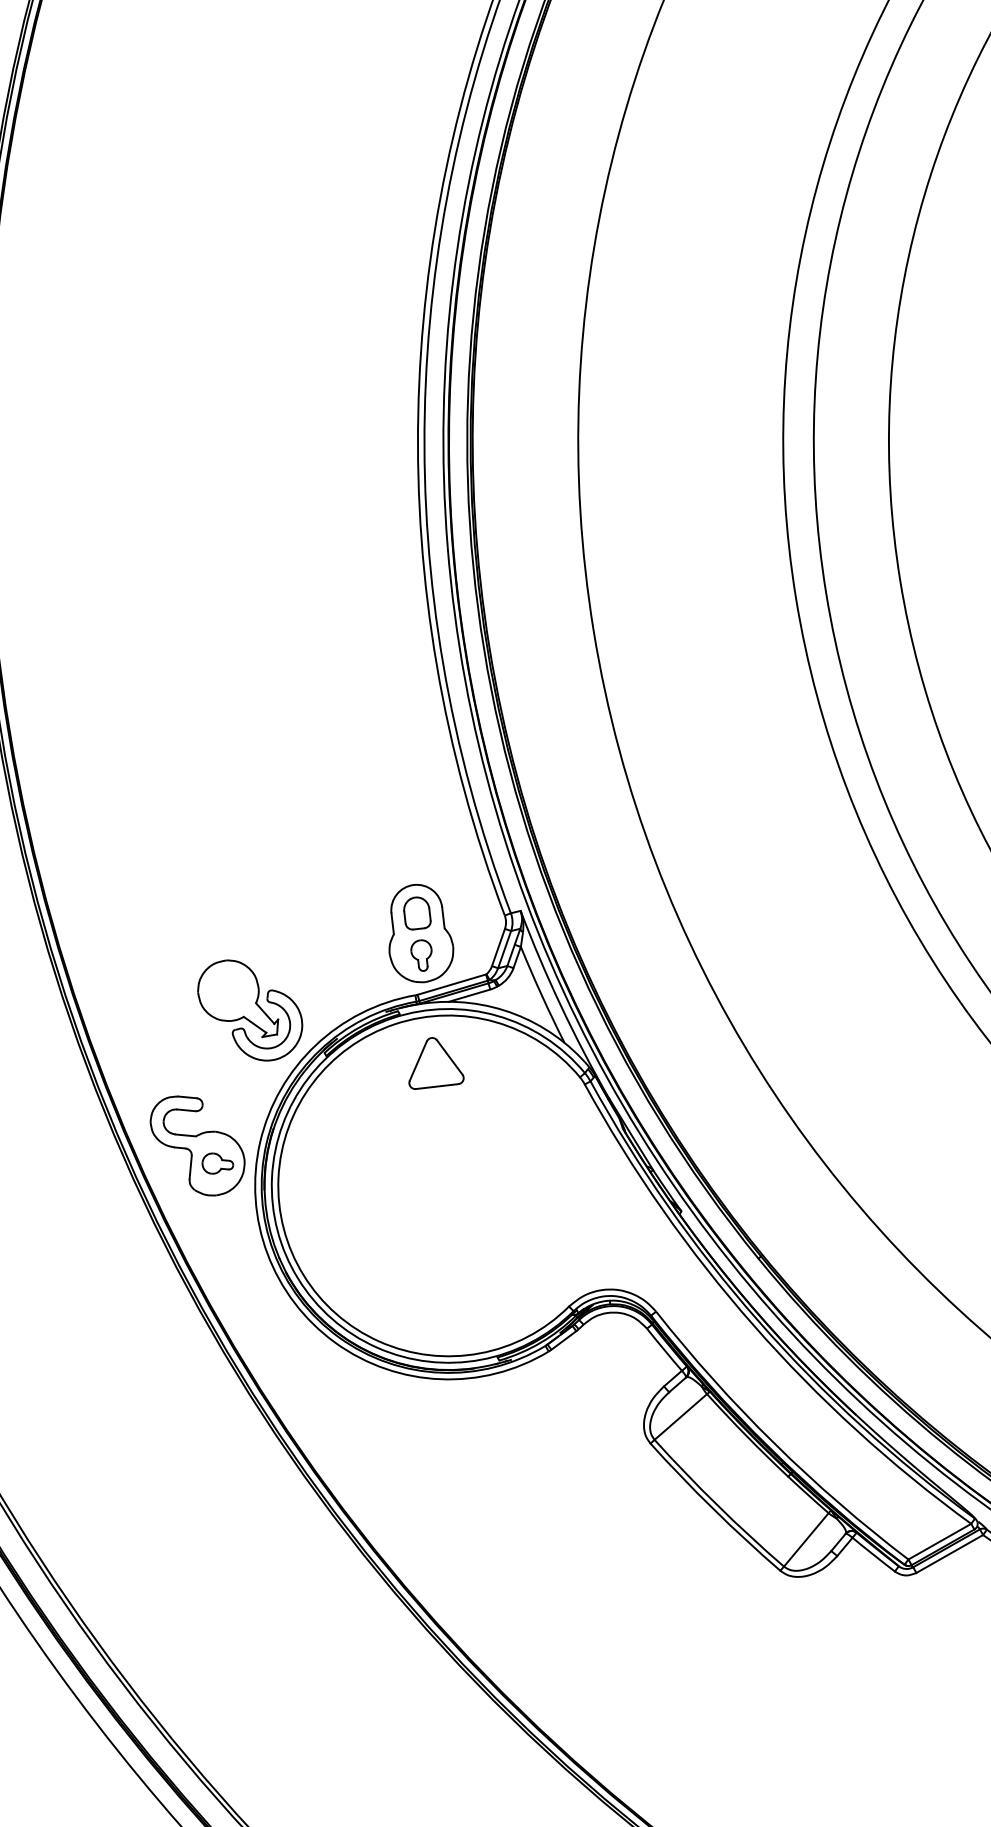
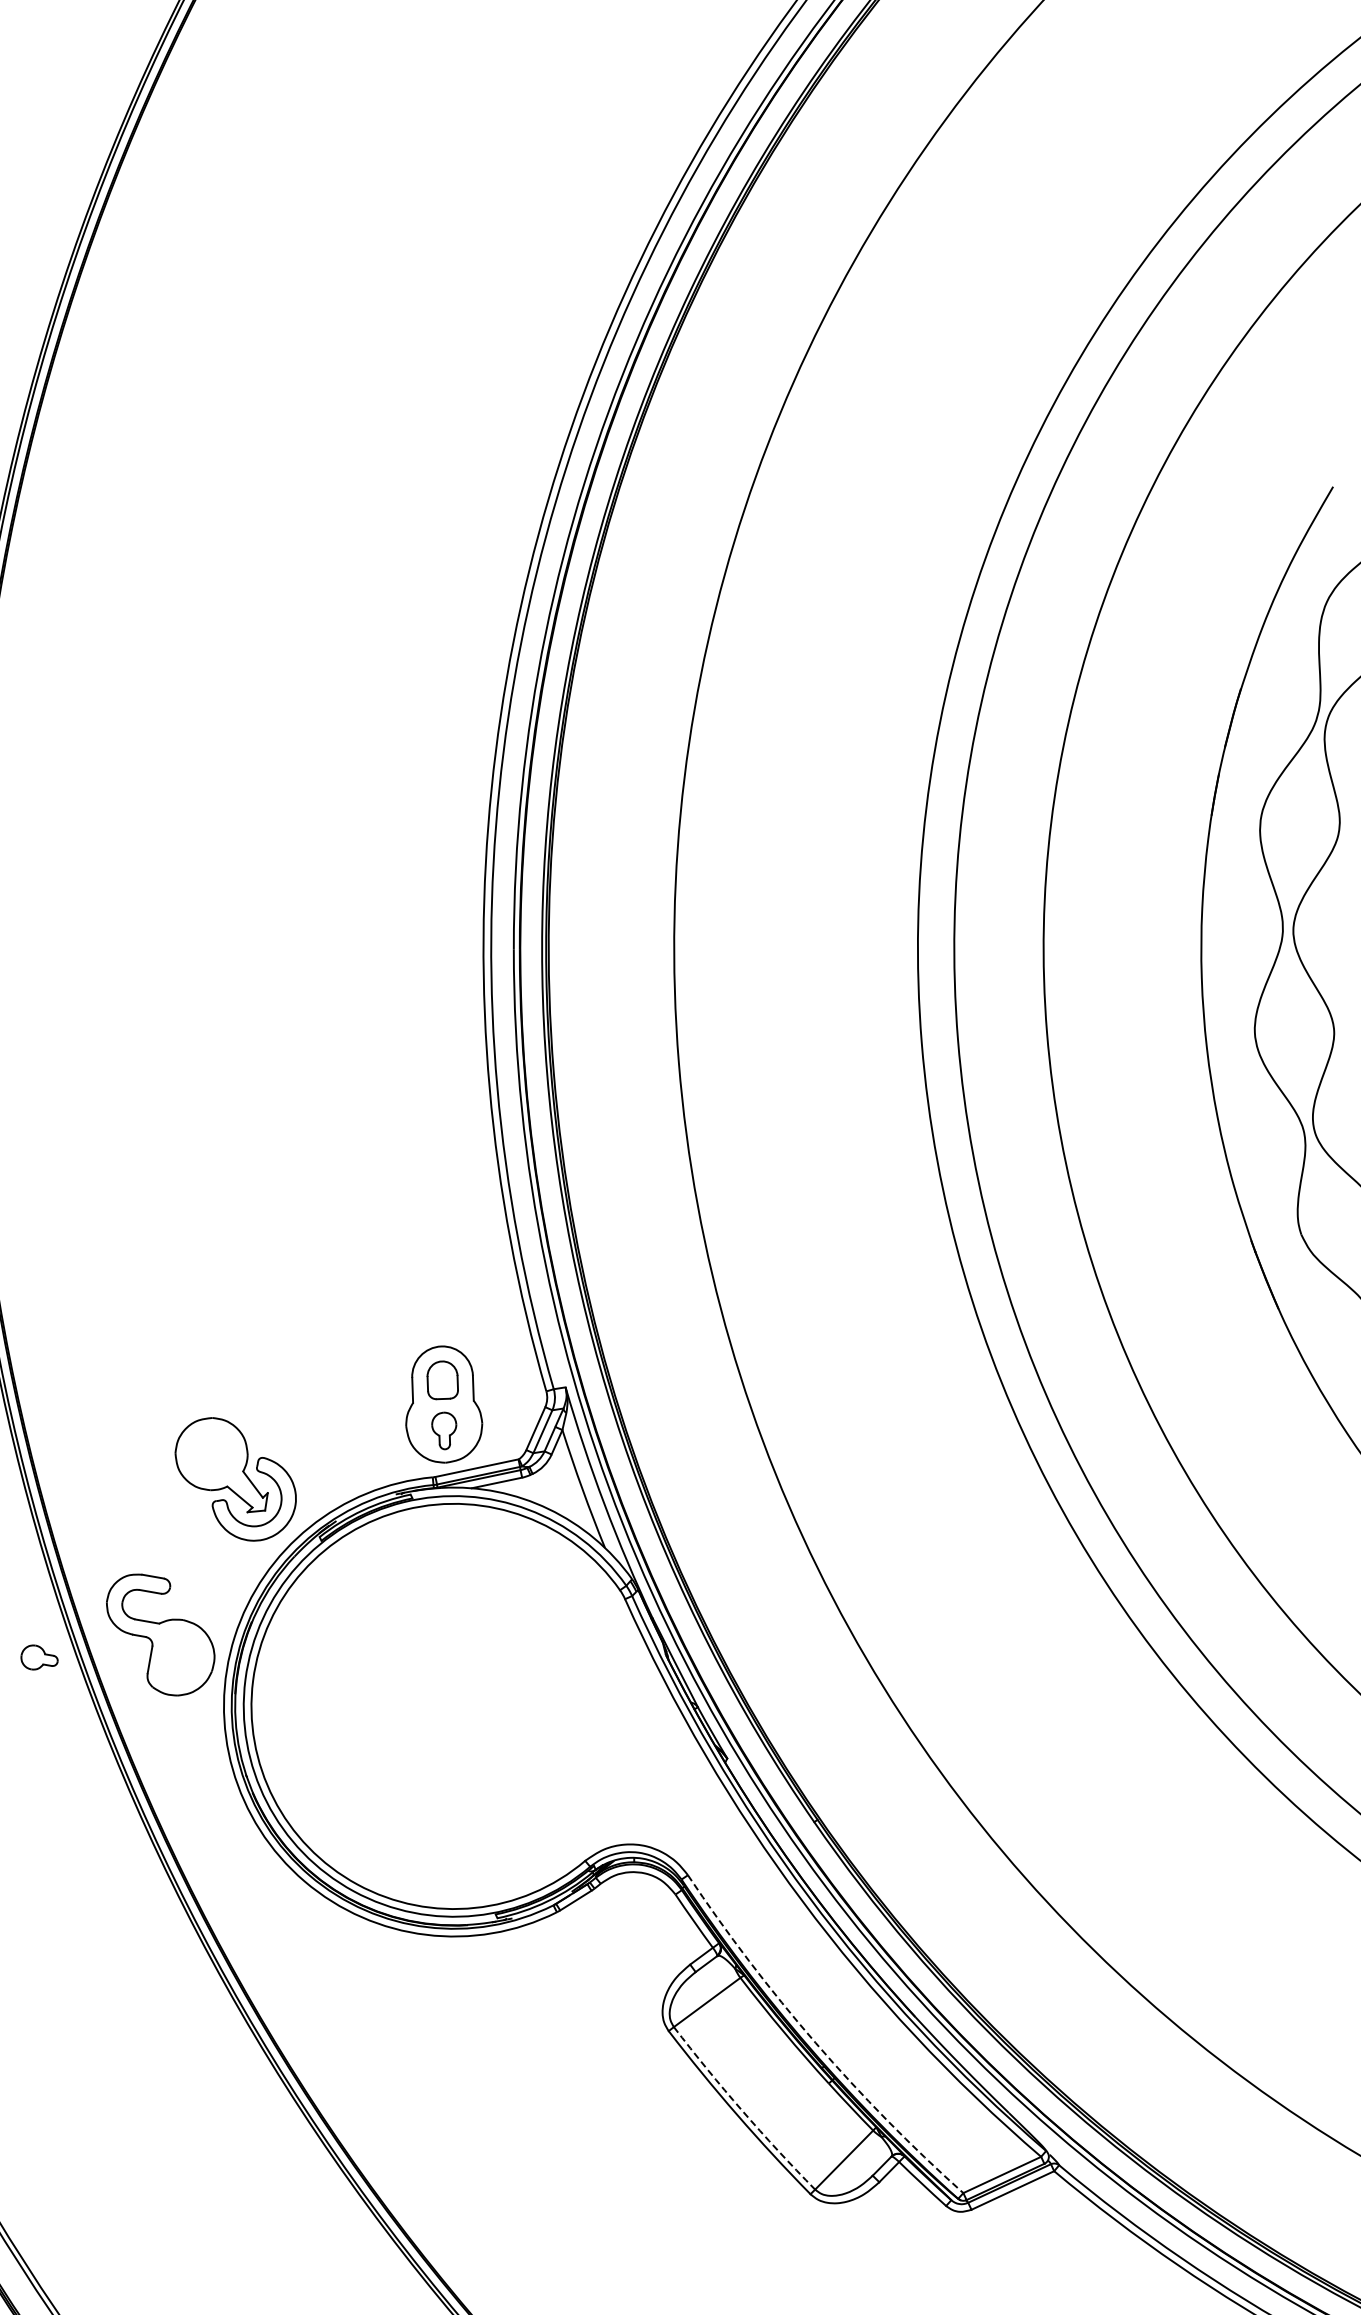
part: (434, 1062) -> (449, 1558), removed
part: (217, 1163) -> (39, 1657), moved
arc: (774, 1443) -> (815, 2042), solid -> dashed
arc: (717, 1505) -> (742, 2110), solid -> dashed

